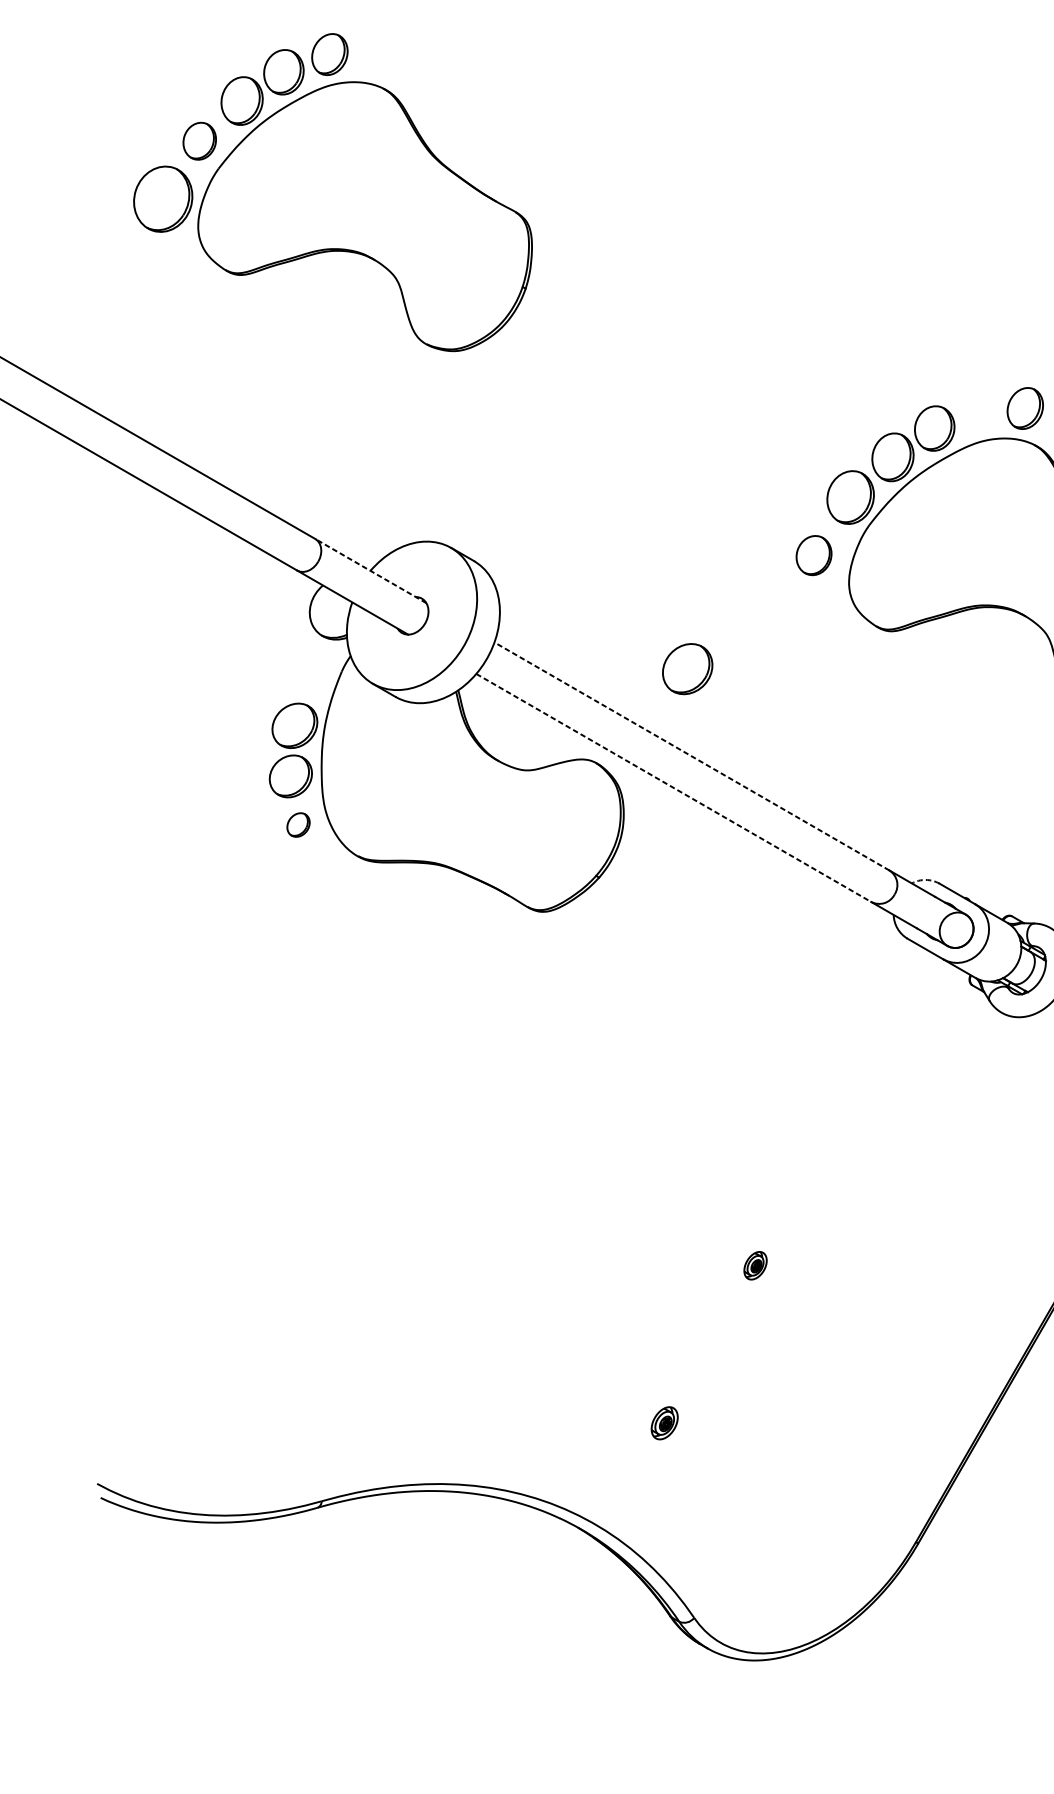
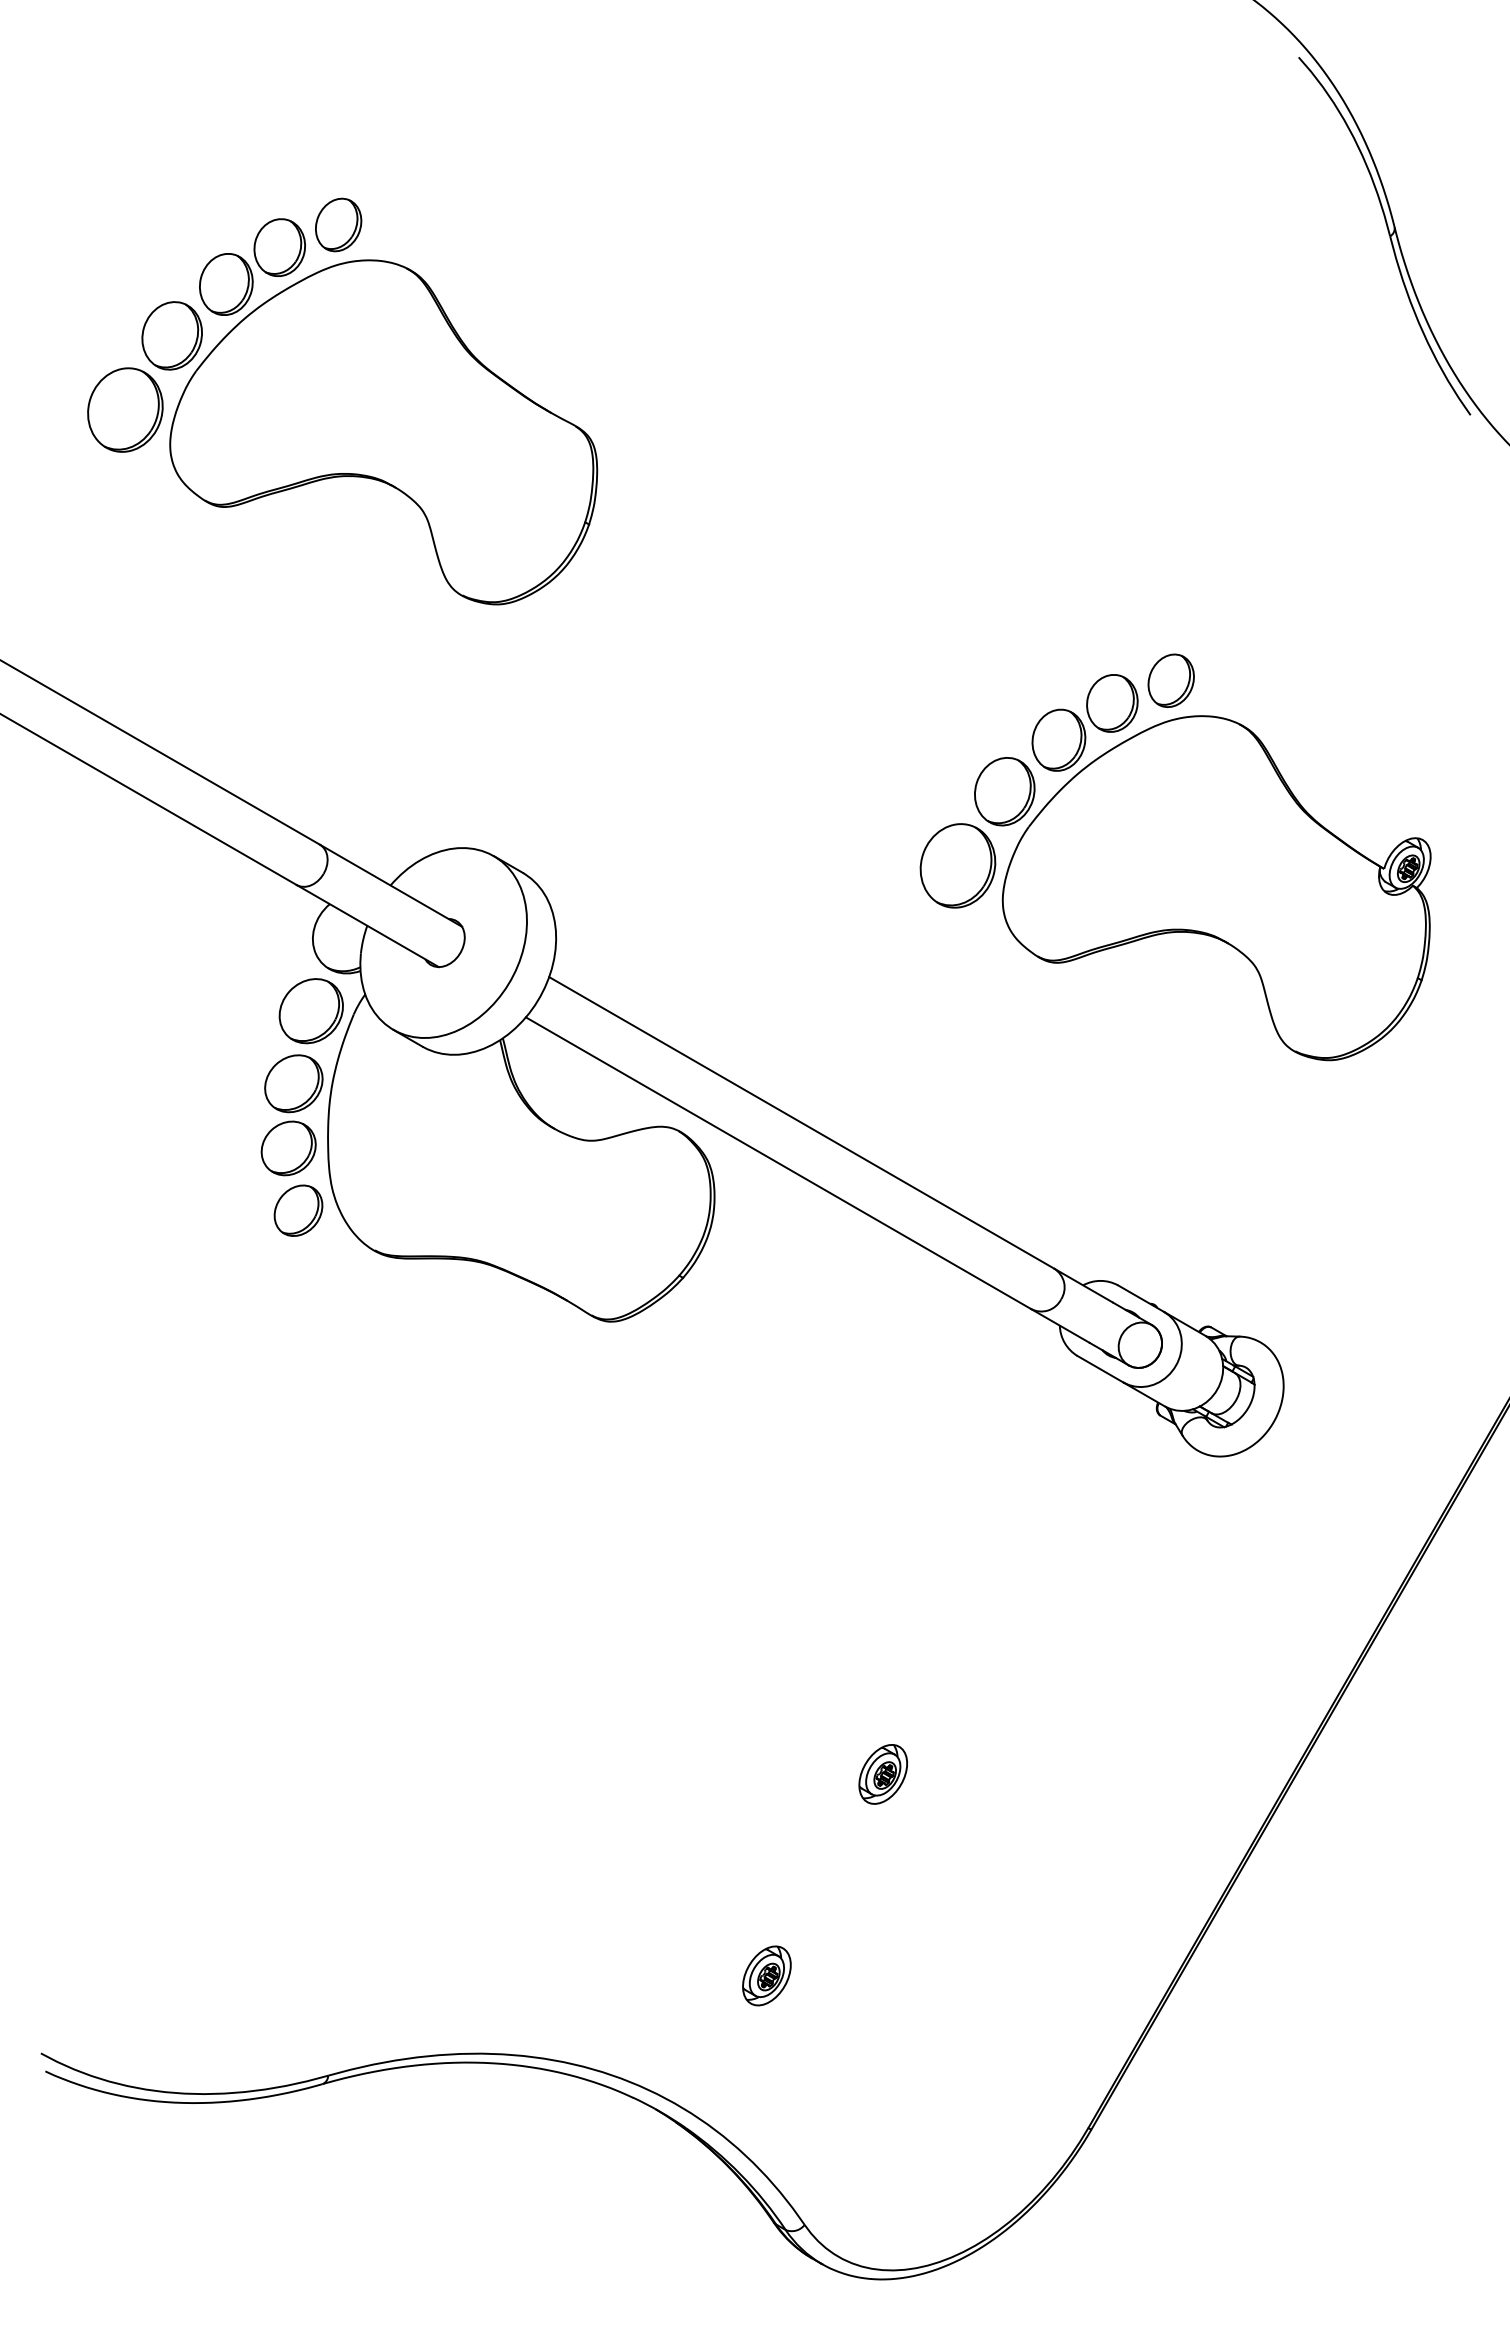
part: (199, 140) -> (171, 335), size x1.43
part: (1024, 408) -> (1170, 680), moved
part: (813, 555) -> (957, 865), size x1.67
line: (370, 570) -> (390, 885), dashed -> solid
part: (687, 669) -> (310, 1011), moved
line: (691, 756) -> (801, 1122), dashed -> solid
line: (673, 788) -> (778, 1163), dashed -> solid
part: (298, 824) -> (298, 1210), size x1.67
arc: (925, 879) -> (1100, 1280), dashed -> solid
part: (755, 1265) -> (882, 1774), size x1.67
part: (664, 1422) -> (766, 1975), size x1.43

